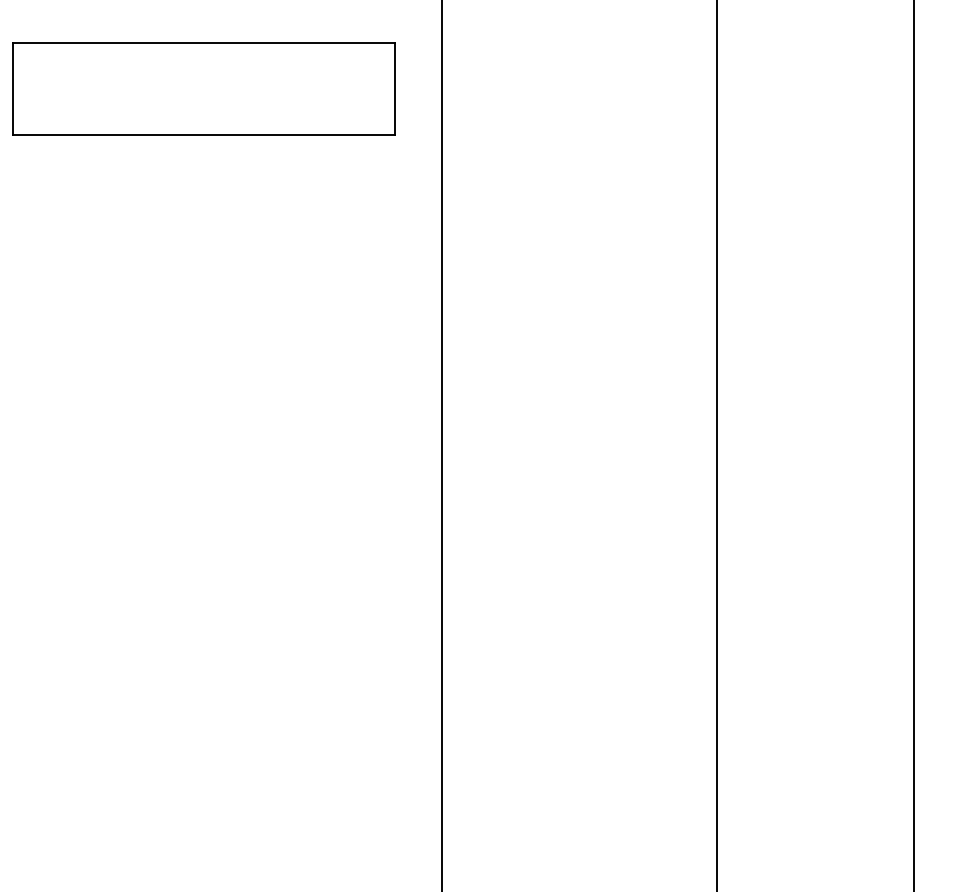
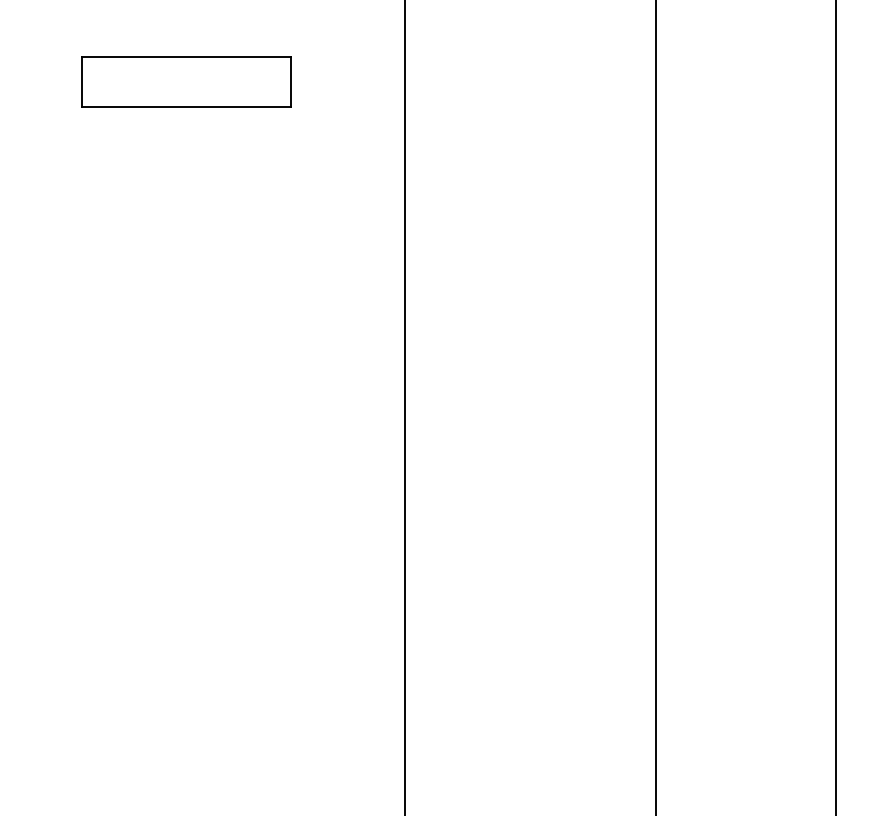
part: (203, 88) -> (186, 81), size x0.6

